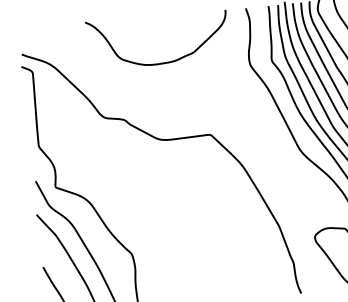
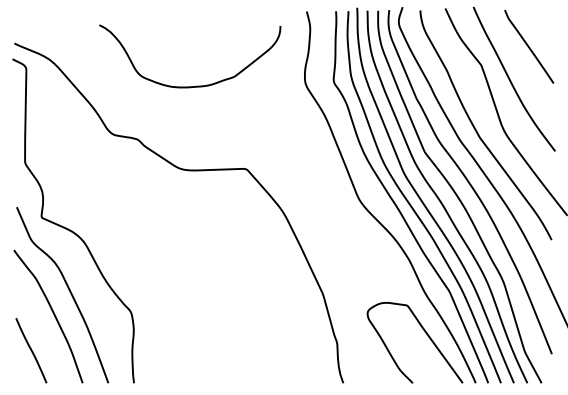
curve: (164, 62) -> (196, 85), moved

